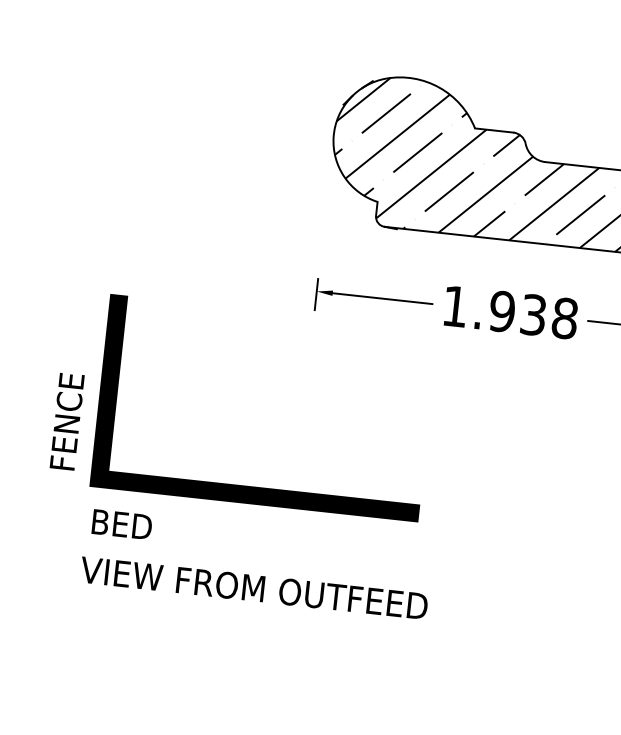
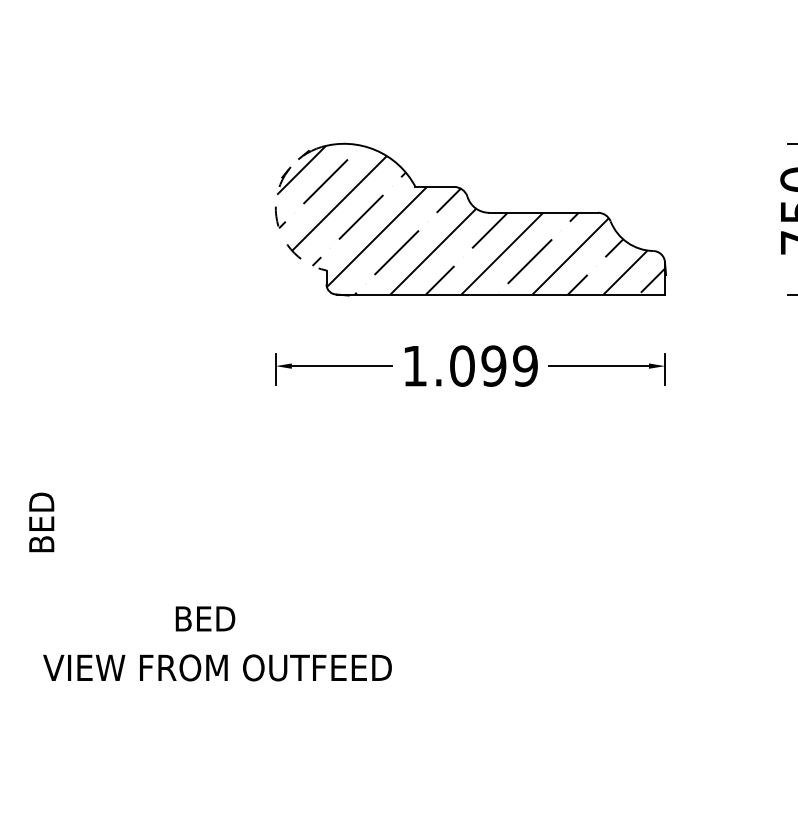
arc: (333, 136) -> (275, 210), solid -> dashed
text: (533, 314) -> (493, 365), 1.938 -> 1.099
fill: (263, 407) -> (235, 487), removed
text: (66, 421) -> (41, 522), FENCE -> BED
text: (122, 524) -> (205, 618), moved
text: (254, 587) -> (217, 667), moved

